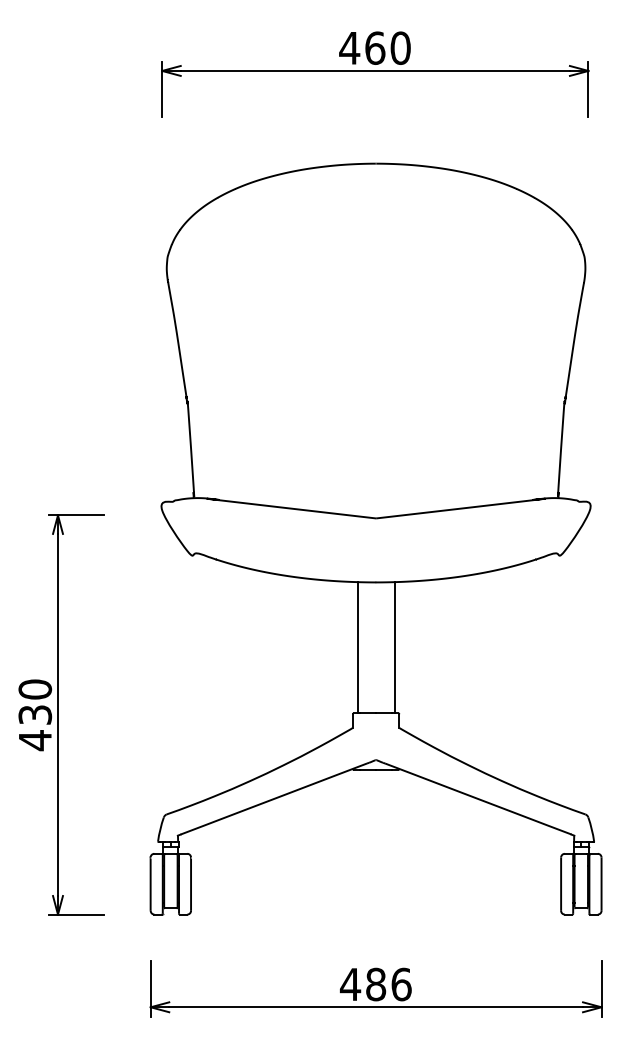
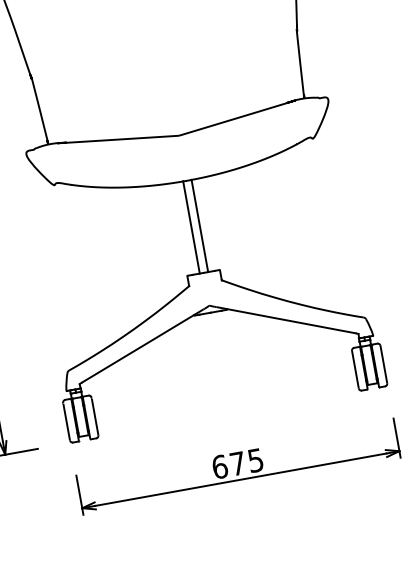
line: (357, 647) -> (199, 225), moved
line: (394, 647) -> (191, 227), moved
text: (375, 984) -> (237, 463), 486 -> 675

